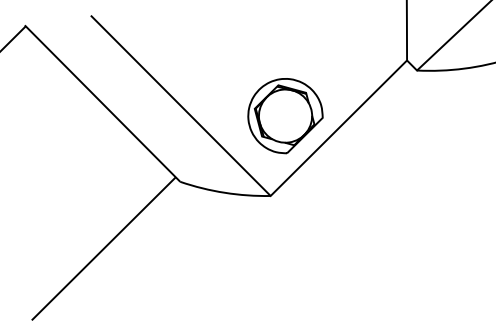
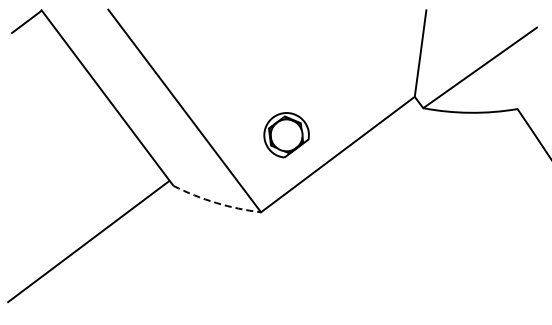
part: (285, 116) -> (286, 135), size x0.6
arc: (225, 192) -> (216, 202), solid -> dashed

